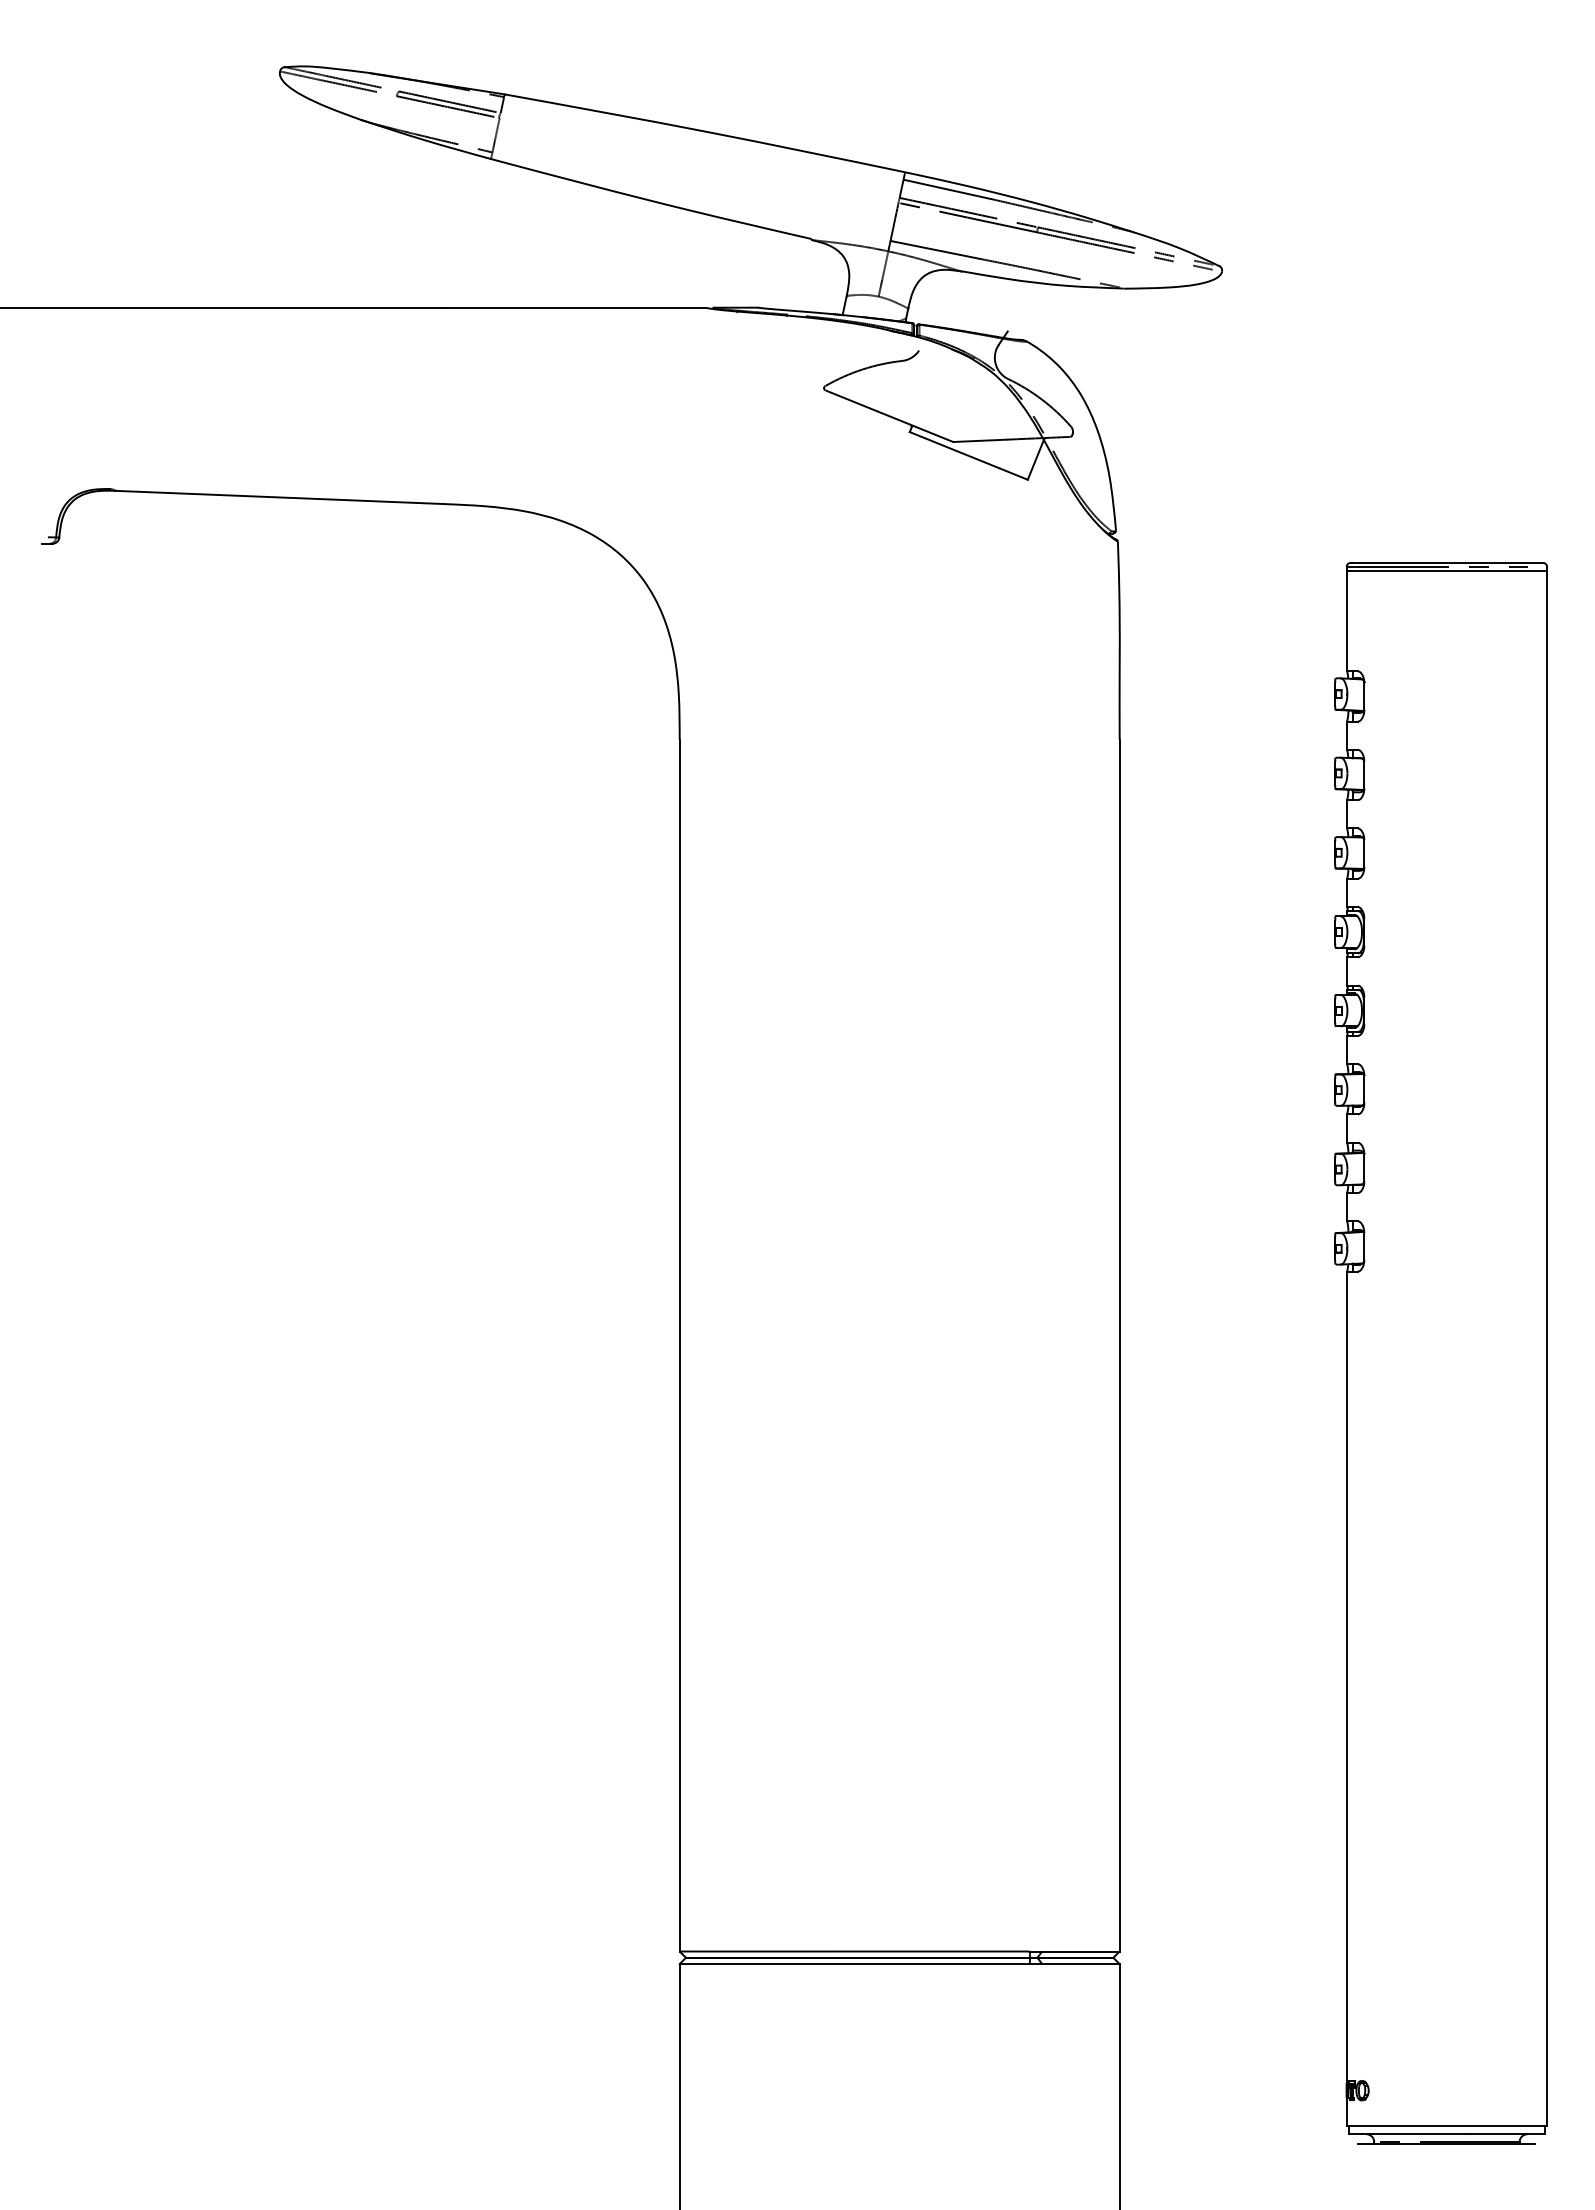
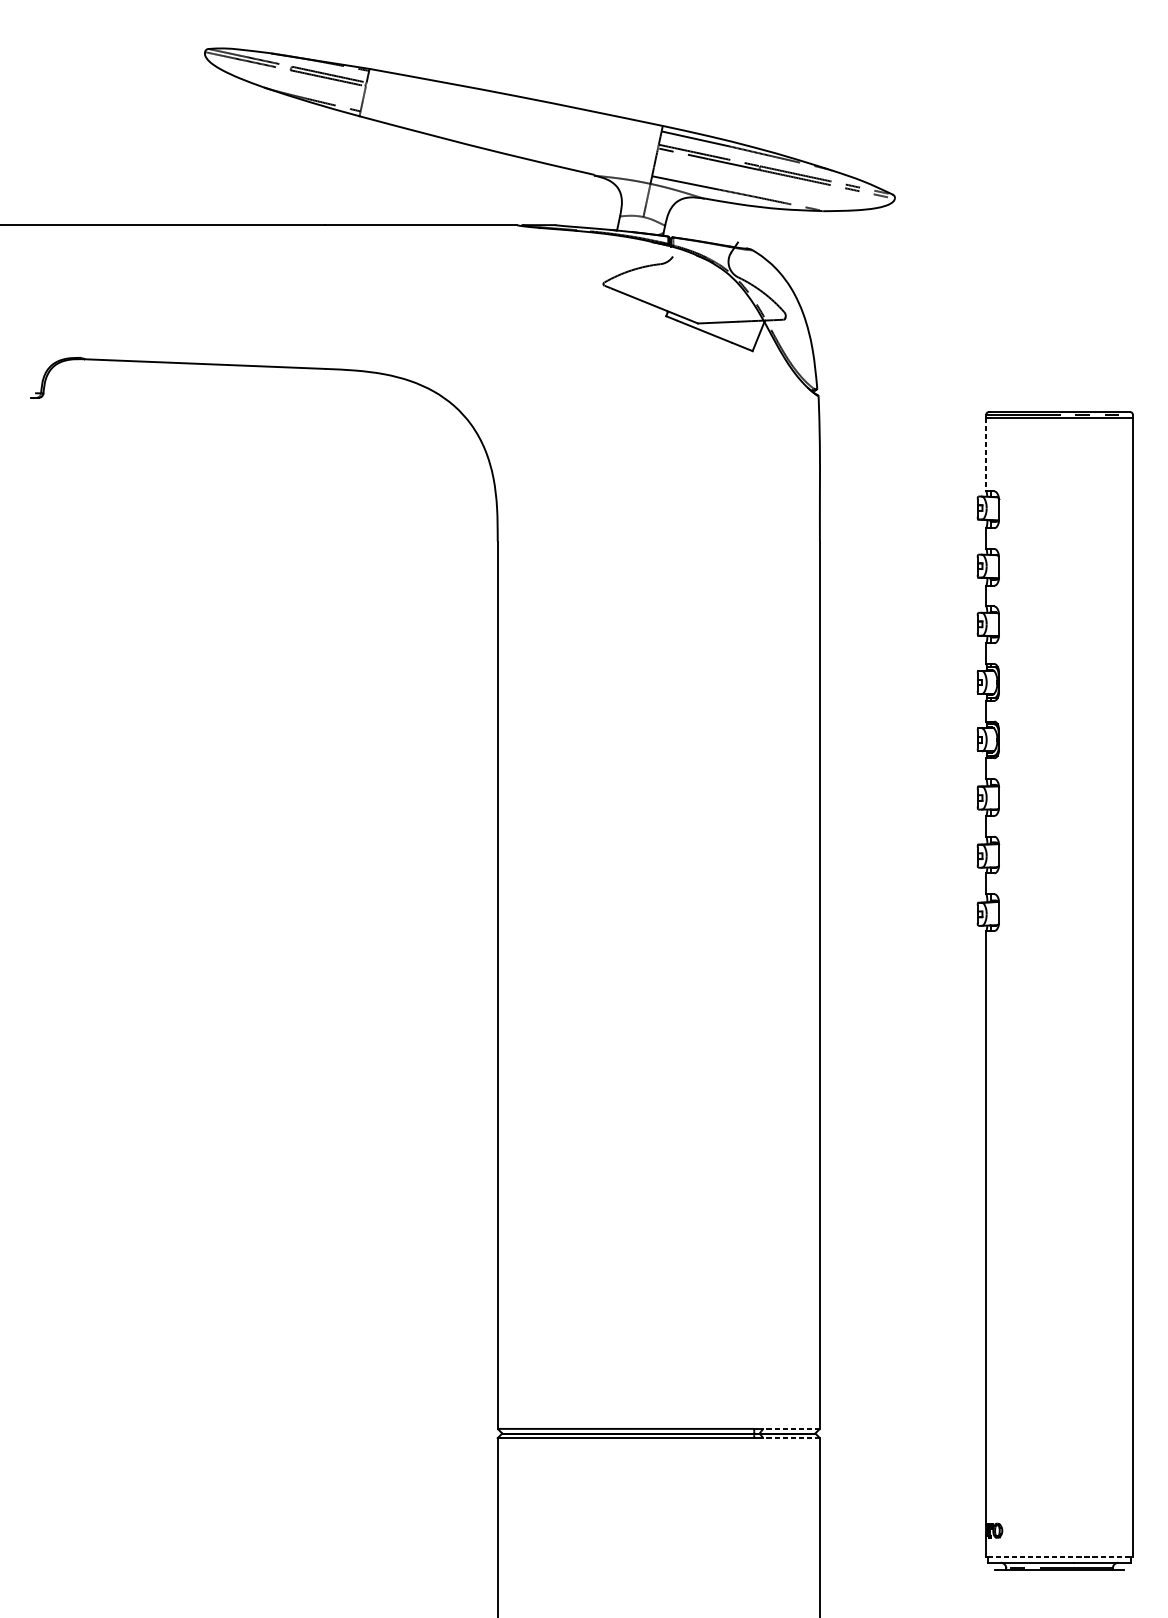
line: (1346, 621) -> (986, 454), solid -> dashed
line: (1080, 1951) -> (791, 1428), solid -> dashed
line: (1080, 1964) -> (791, 1438), solid -> dashed
line: (1448, 2126) -> (1060, 1557), solid -> dashed

